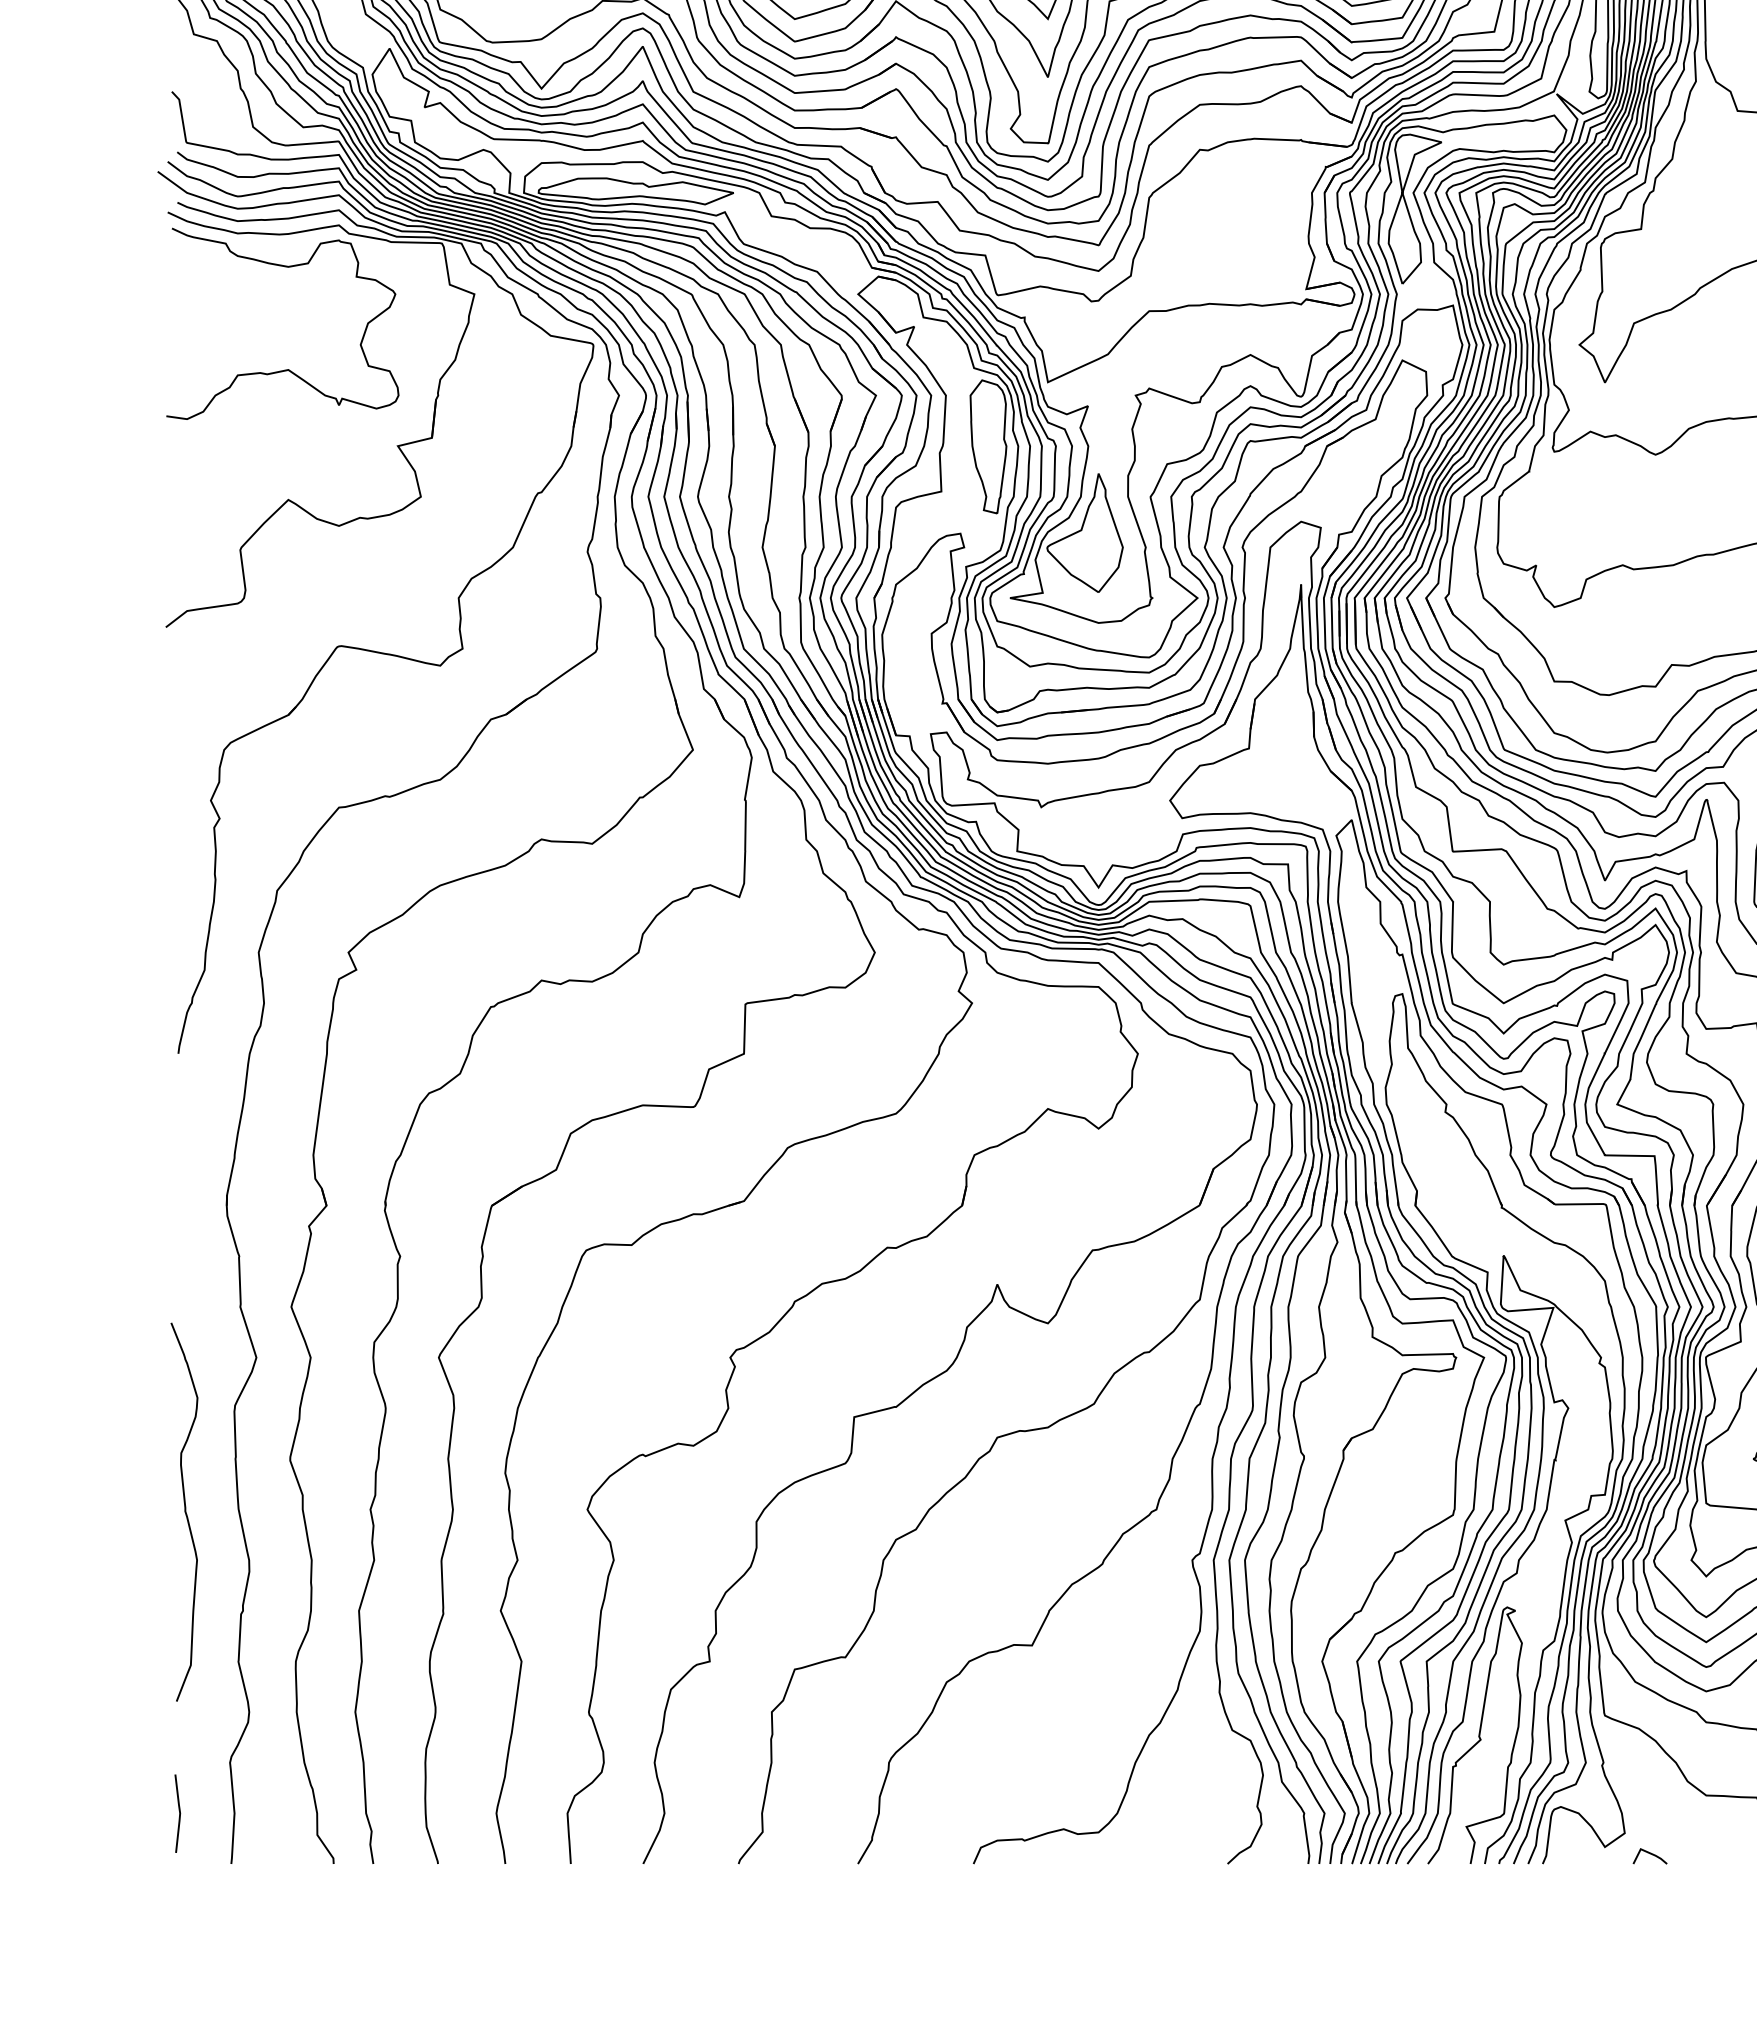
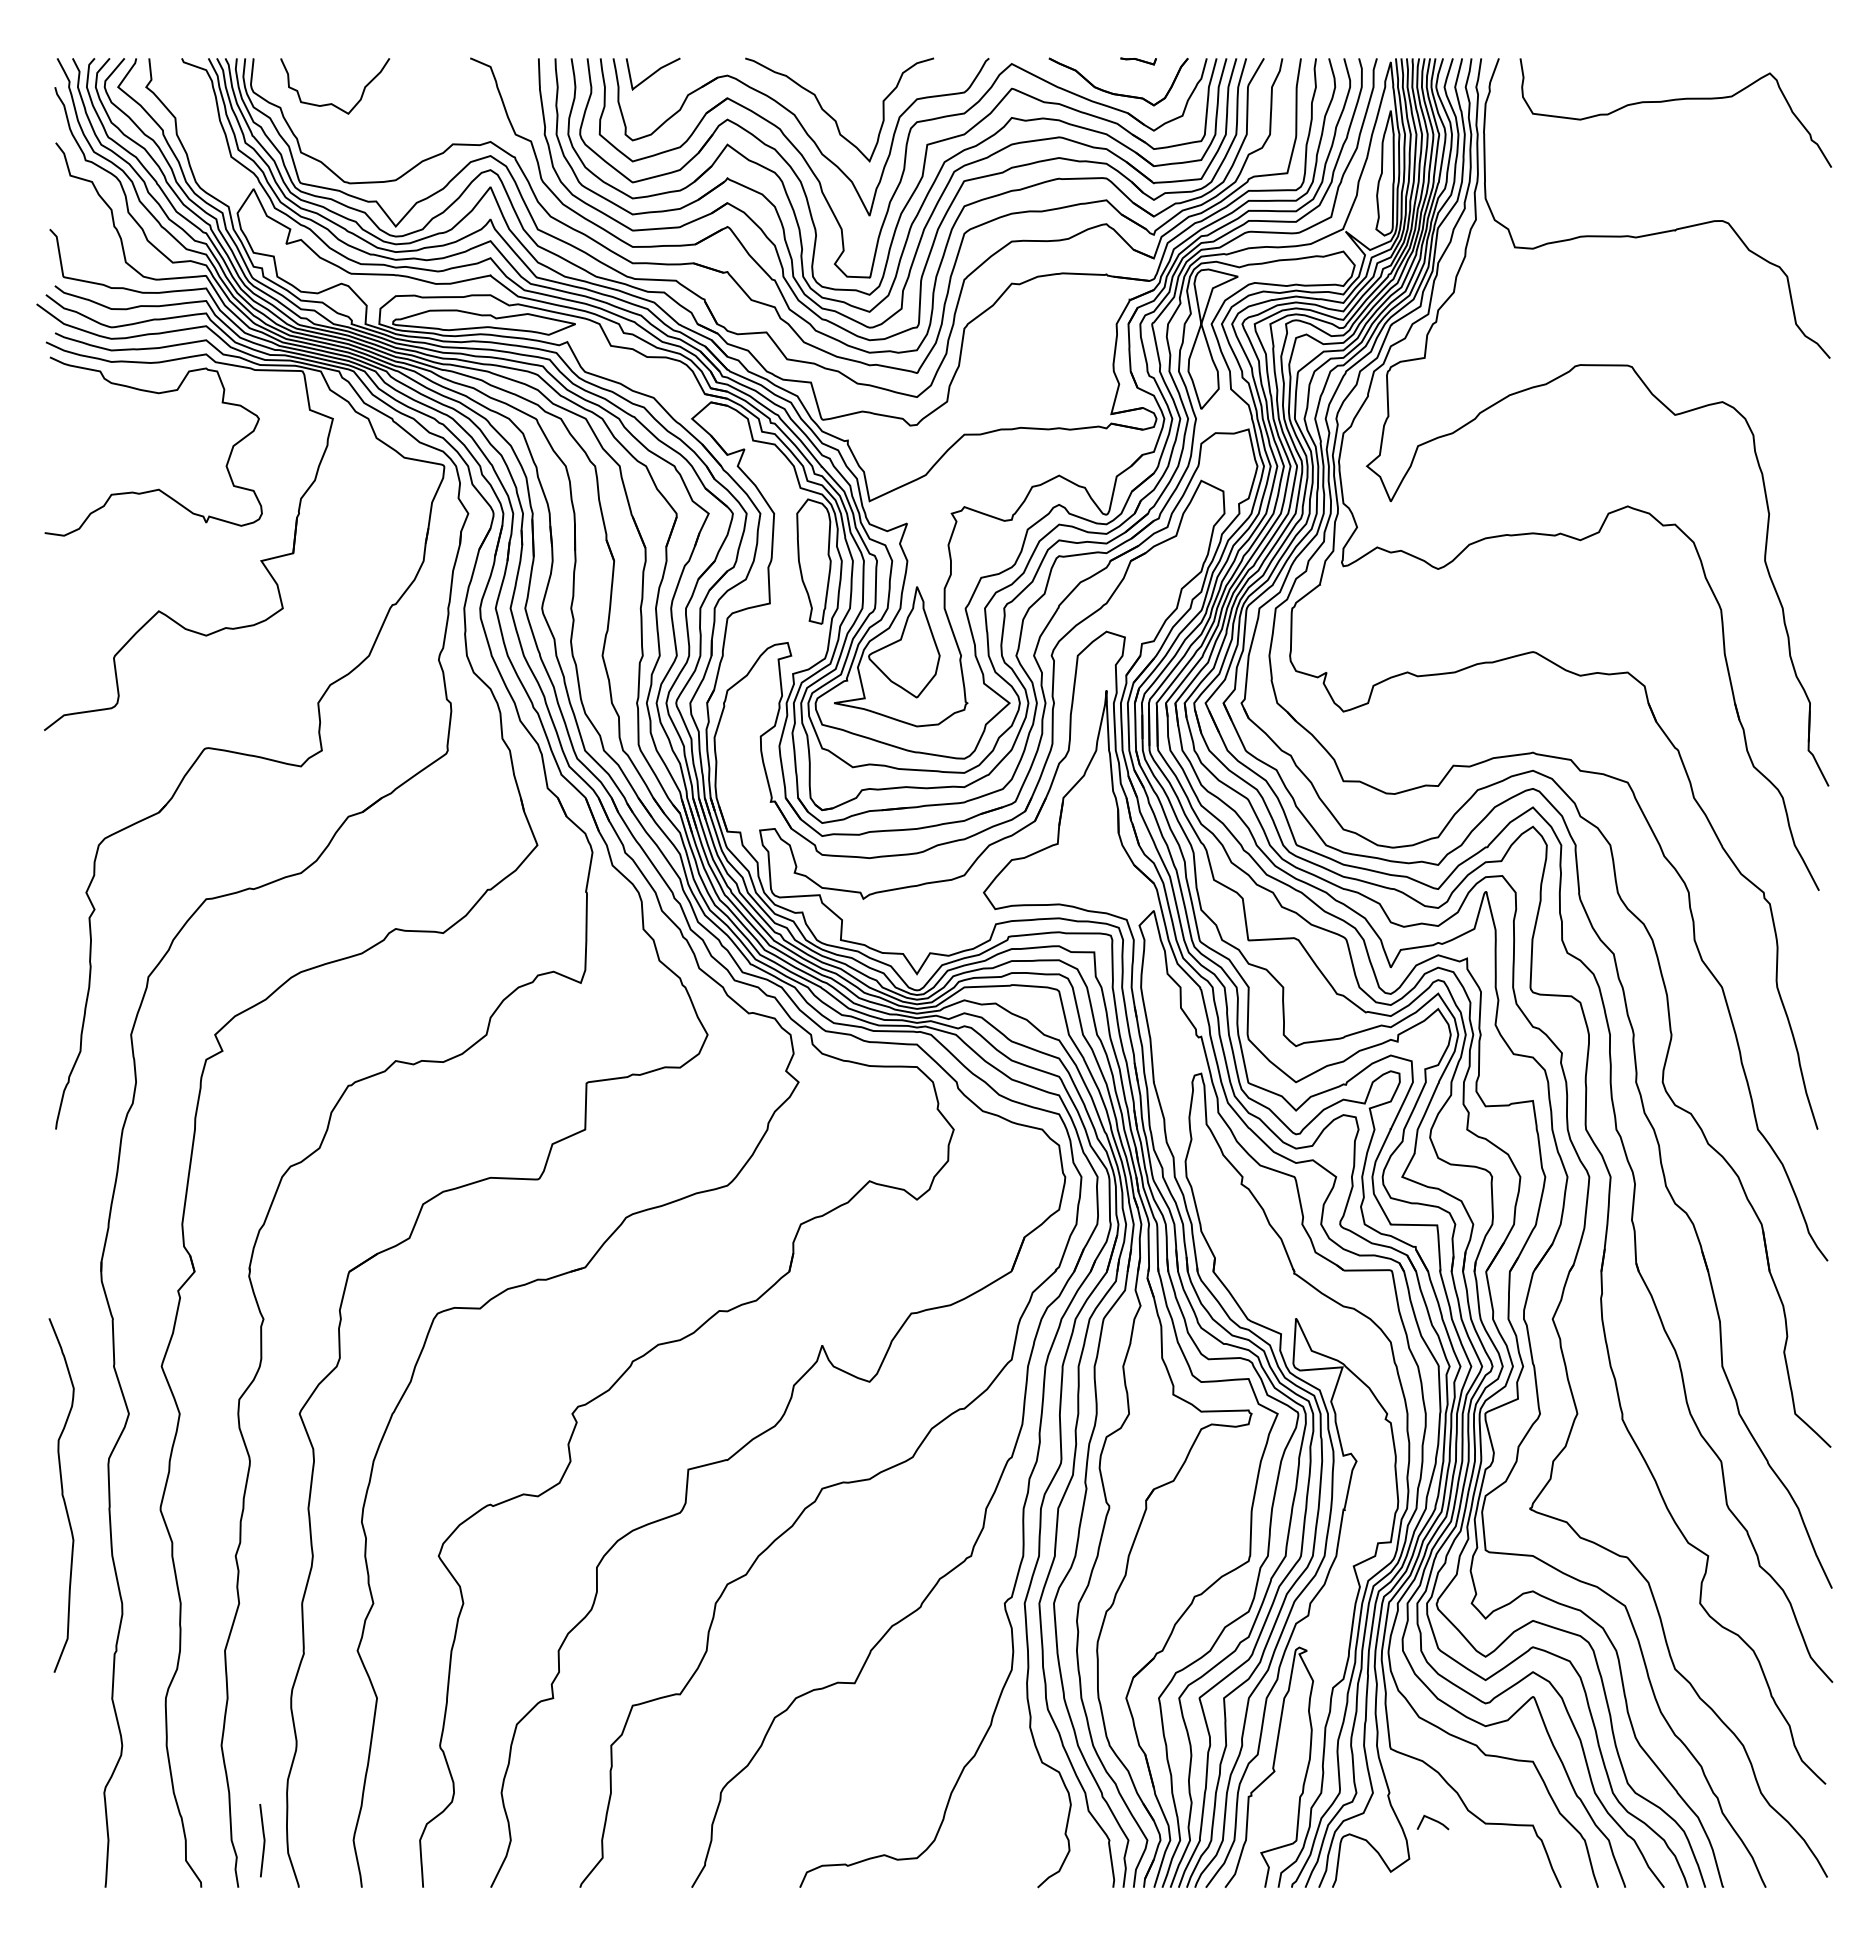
curve: (184, 1512) -> (61, 1495), moved
line: (178, 1813) -> (263, 1840), moved
line: (1649, 1854) -> (1432, 1820), moved

